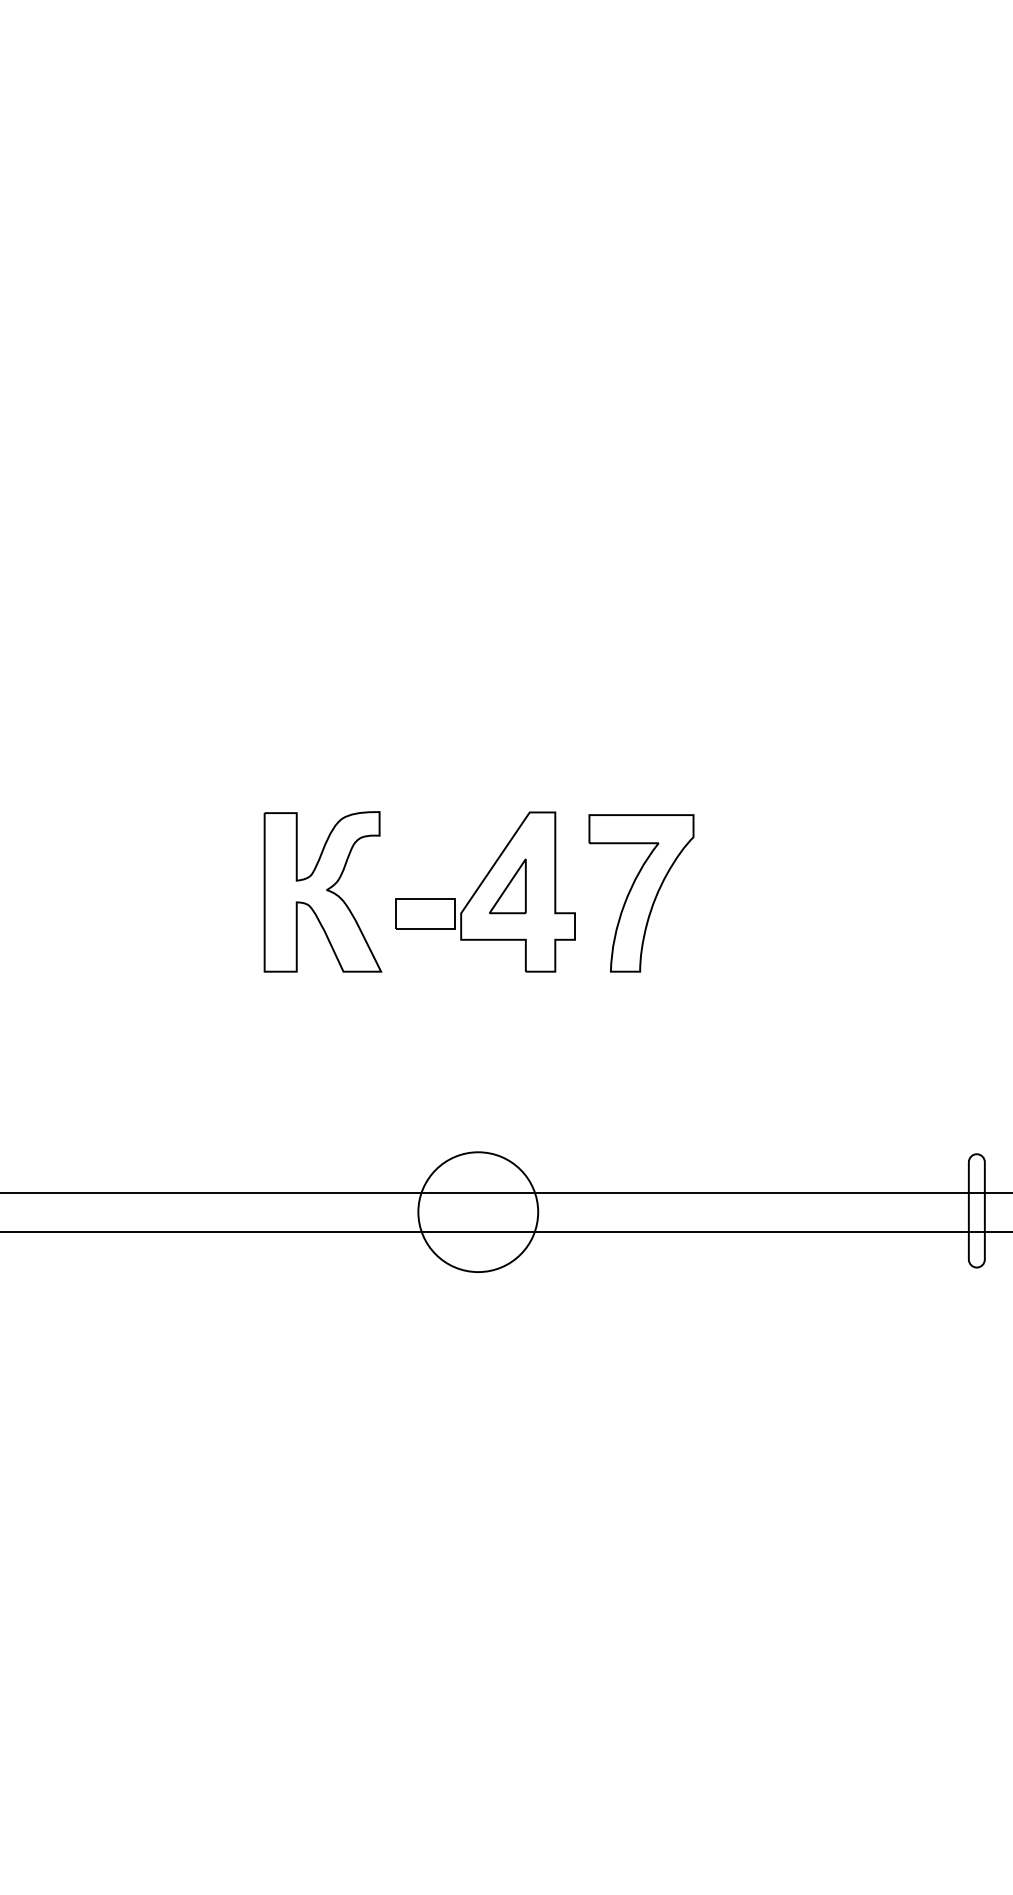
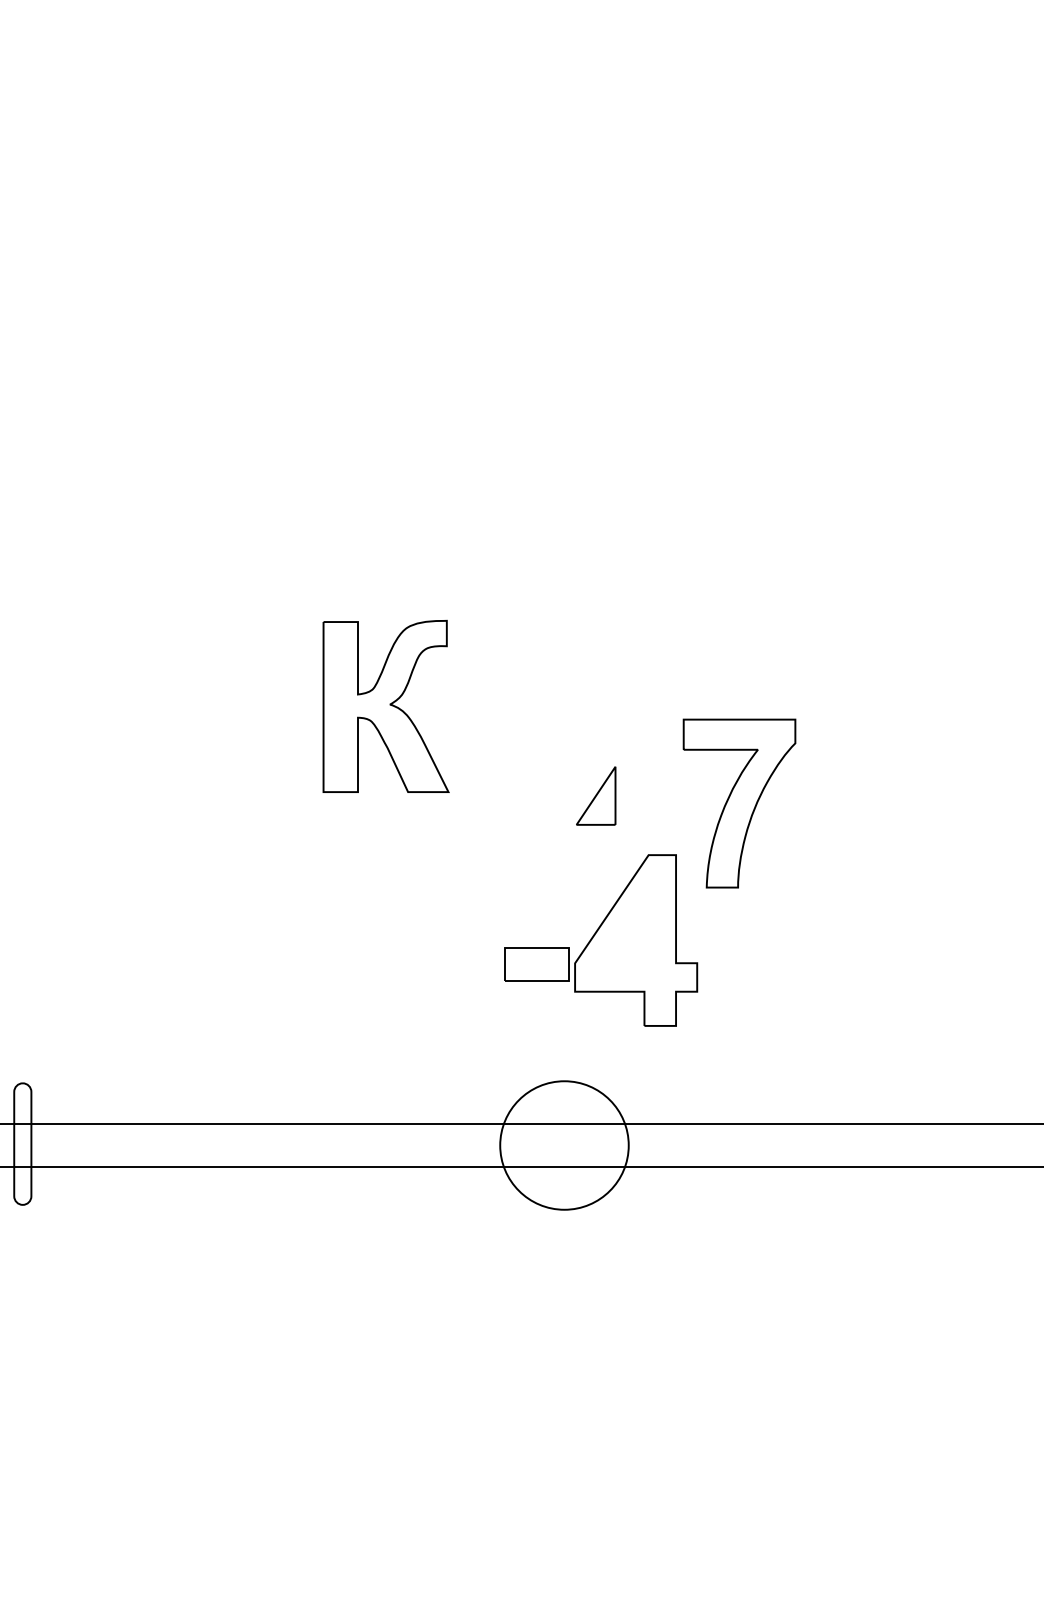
part: (322, 891) -> (385, 706), moved
part: (485, 891) -> (601, 939), moved

